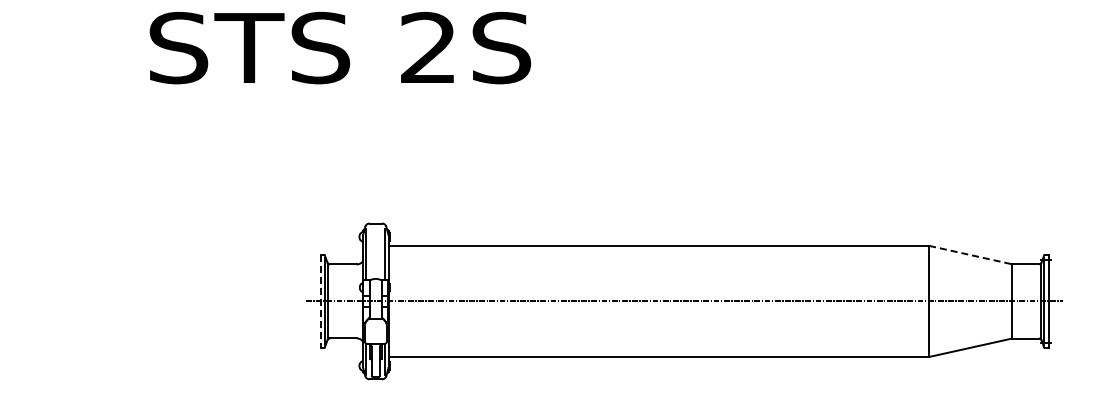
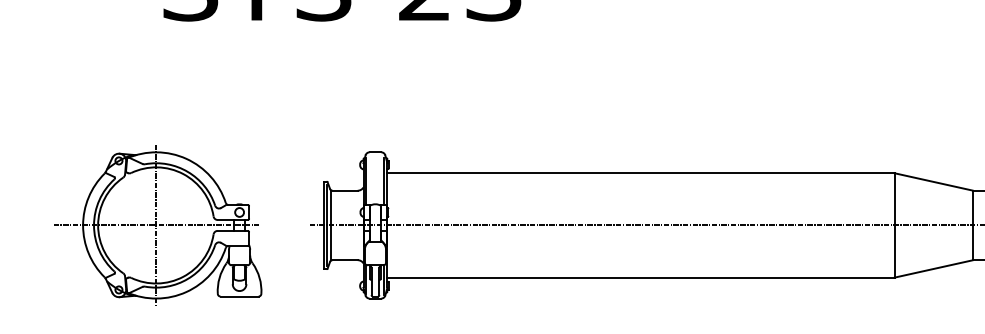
line: (970, 255) -> (933, 182), dashed -> solid
part: (144, 300) -> (158, 224), added
line: (320, 301) -> (323, 225), dashed -> solid

